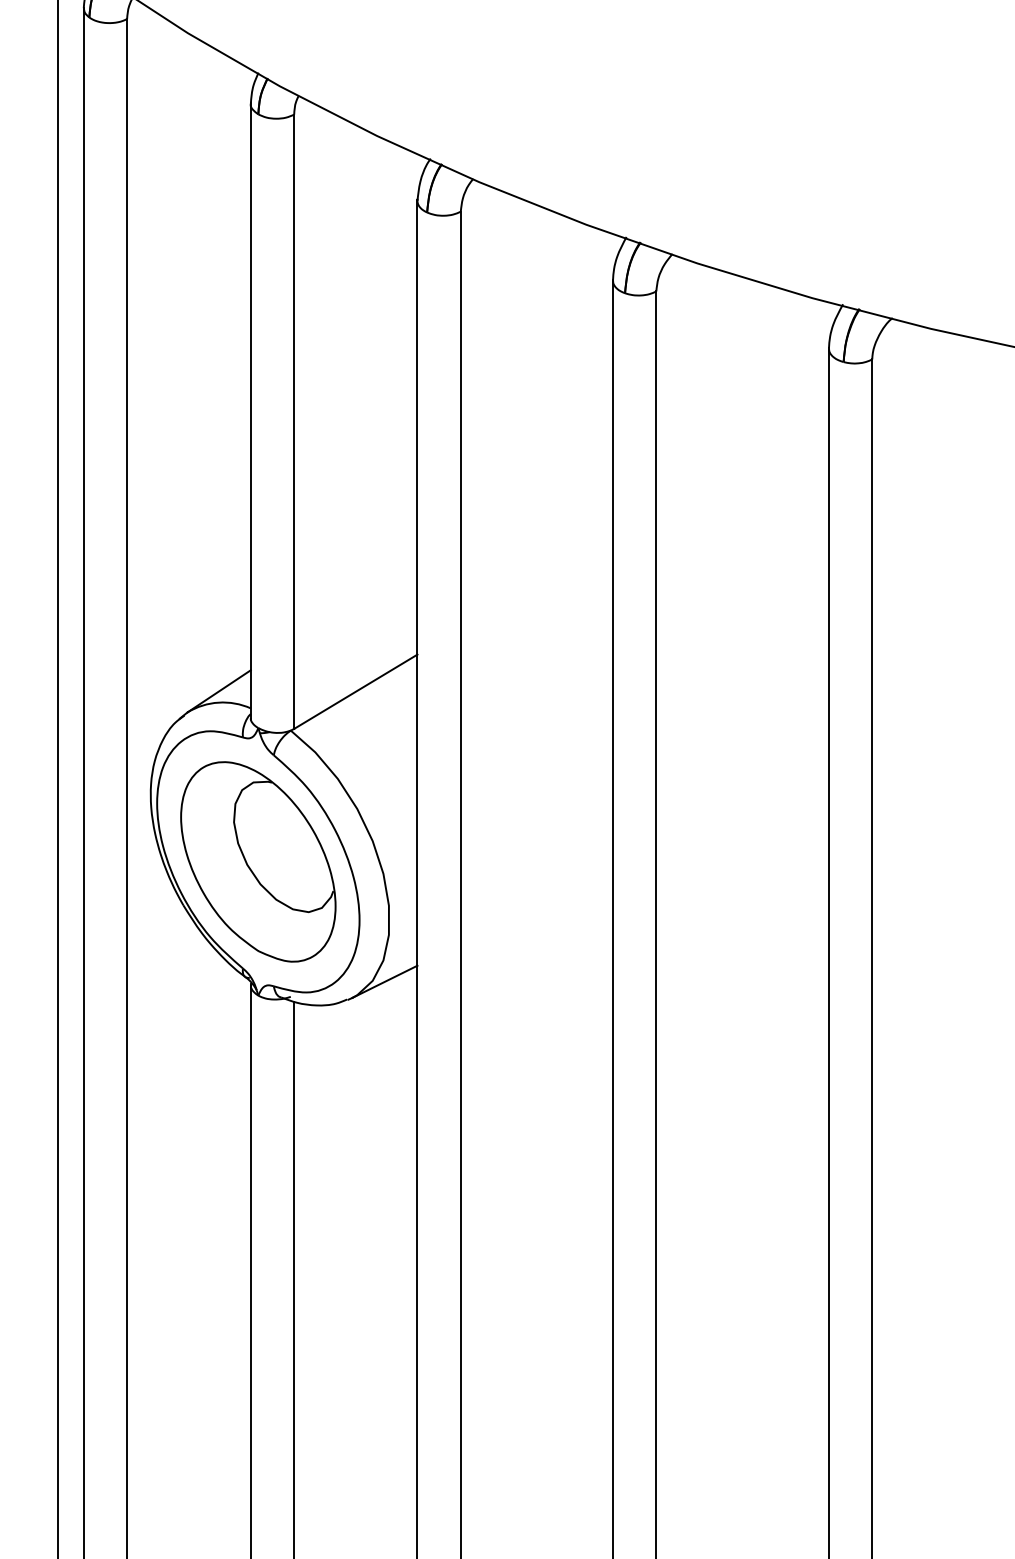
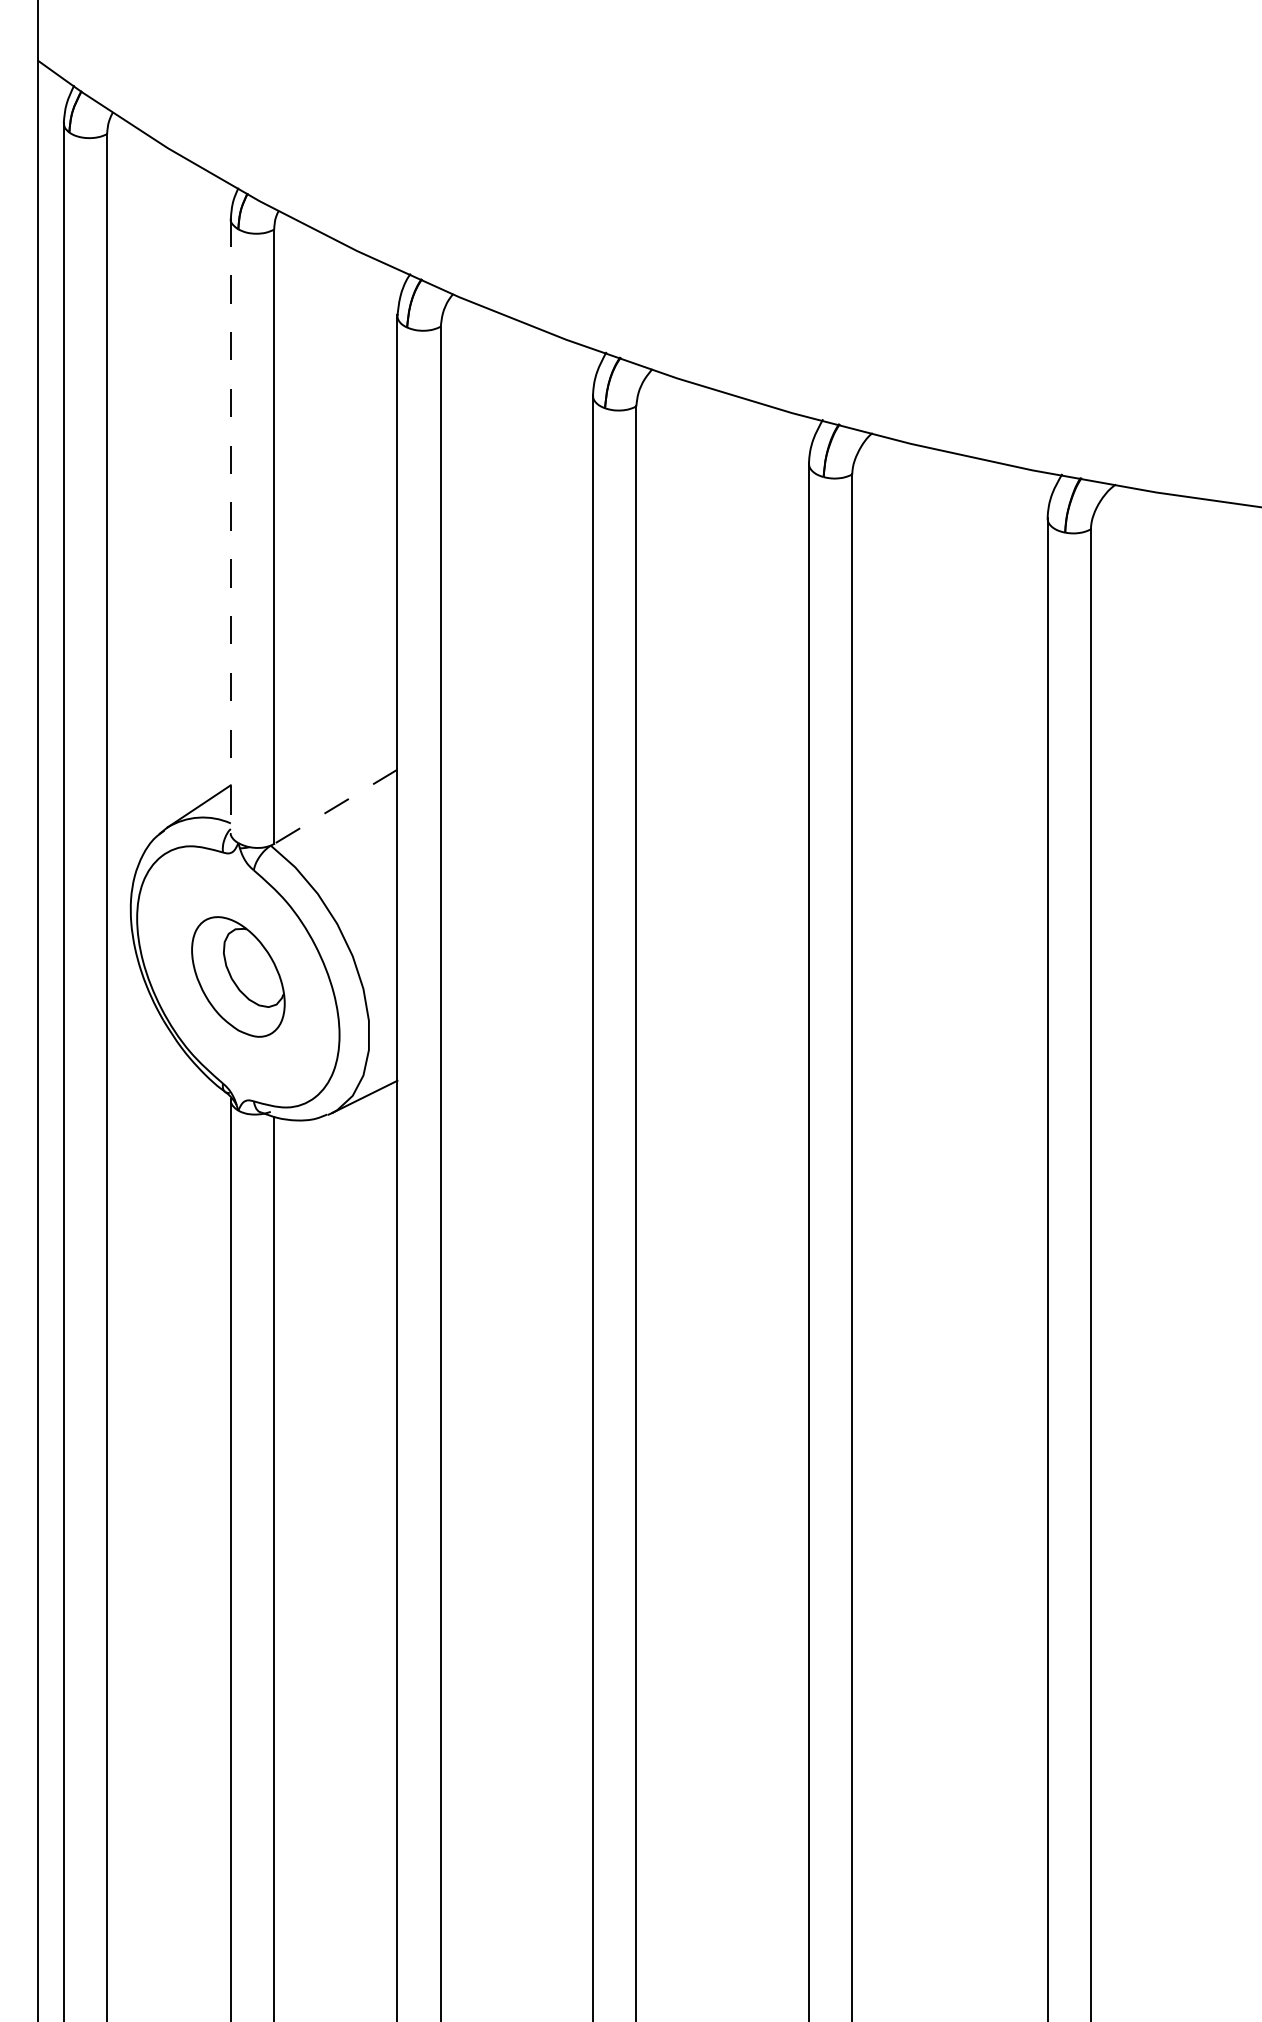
line: (250, 411) -> (230, 526), solid -> dashed
line: (355, 691) -> (335, 806), solid -> dashed
part: (258, 861) -> (238, 976), size x0.6

